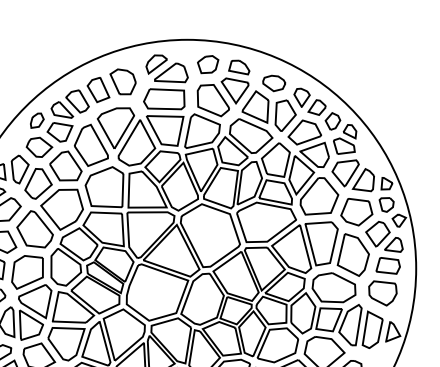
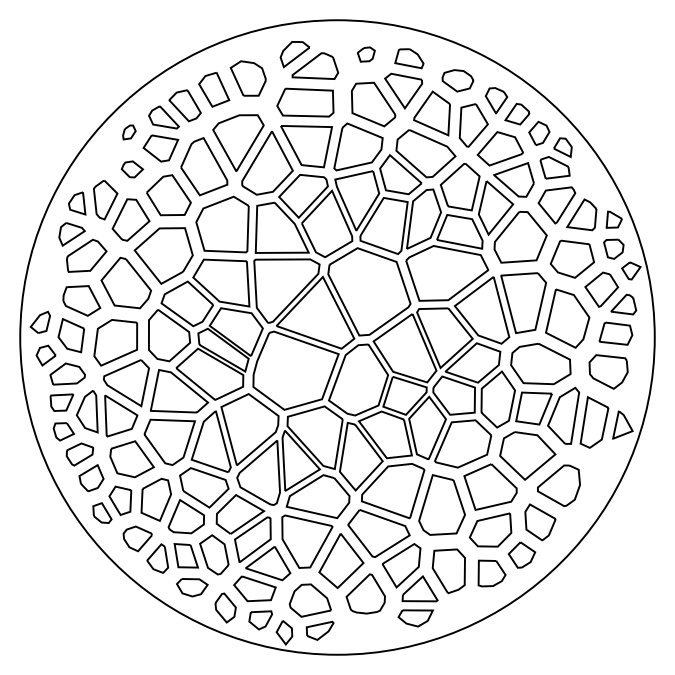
part: (208, 64) -> (366, 54), size x0.6
part: (37, 120) -> (129, 132), size x0.7
part: (39, 147) -> (132, 169), size x0.6

